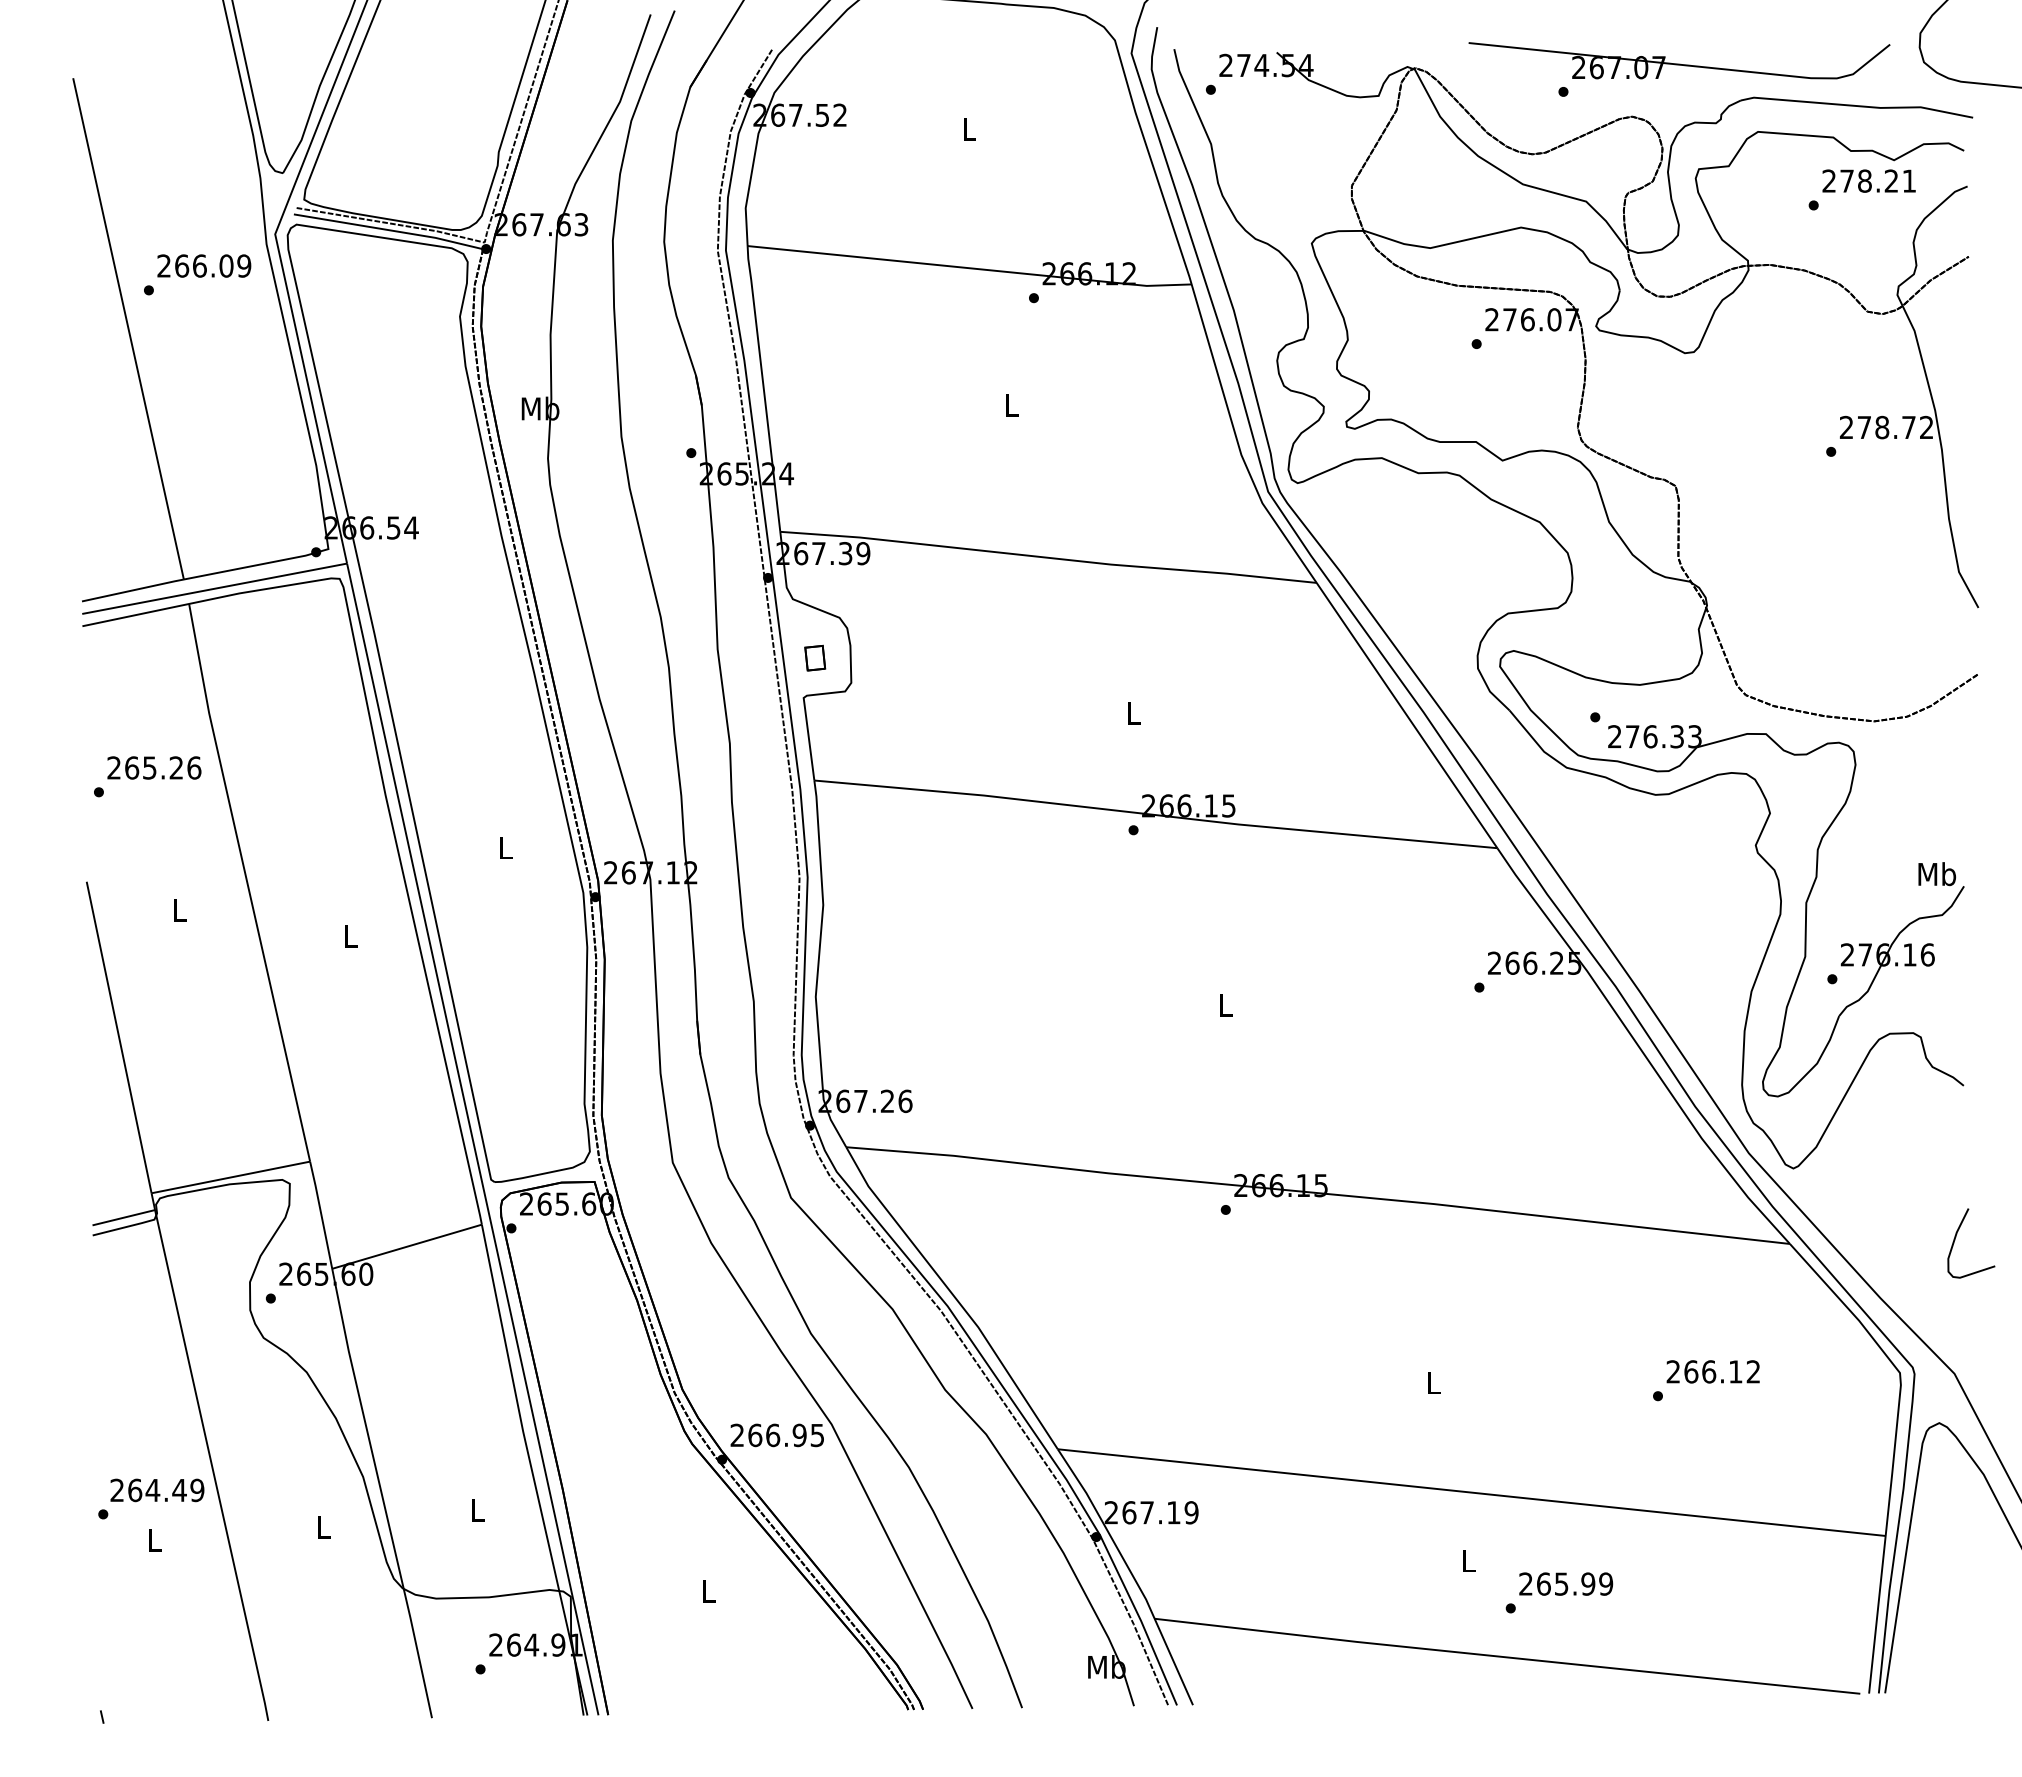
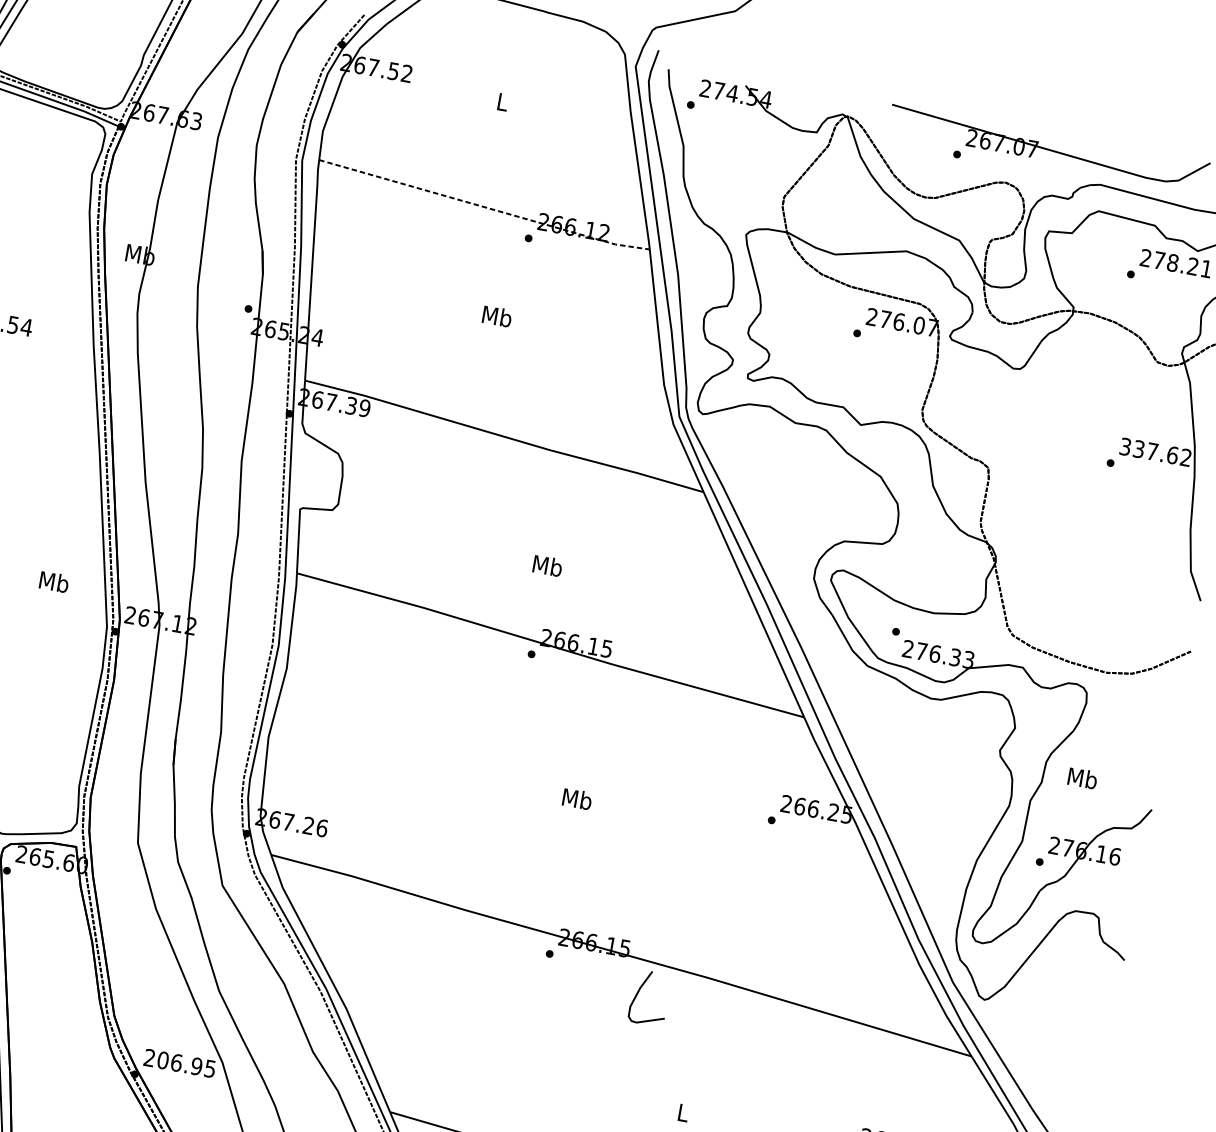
line: (970, 268) -> (484, 207), solid -> dashed
text: (1011, 405) -> (497, 316), L -> Mb
text: (1878, 427) -> (1149, 451), 278.72 -> 337.62
part: (815, 657) -> (314, 480), removed
text: (1133, 713) -> (547, 566), L -> Mb
text: (505, 847) -> (54, 581), L -> Mb
text: (1936, 874) -> (1082, 778), moved
text: (1225, 1005) -> (577, 799), L -> Mb
curve: (1956, 1237) -> (639, 991), moved
text: (755, 1434) -> (163, 1059), 266.95 -> 206.95

